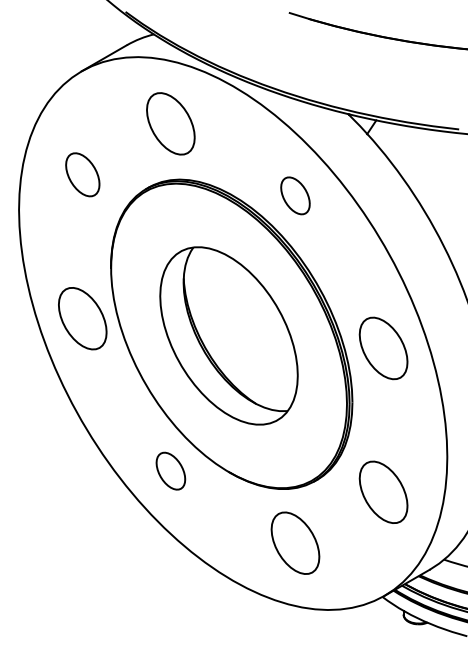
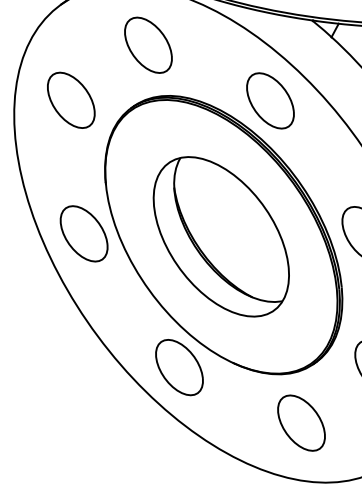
part: (82, 174) -> (71, 100), size x1.43
part: (295, 195) -> (270, 100), size x1.67
part: (170, 470) -> (179, 366), size x1.67

